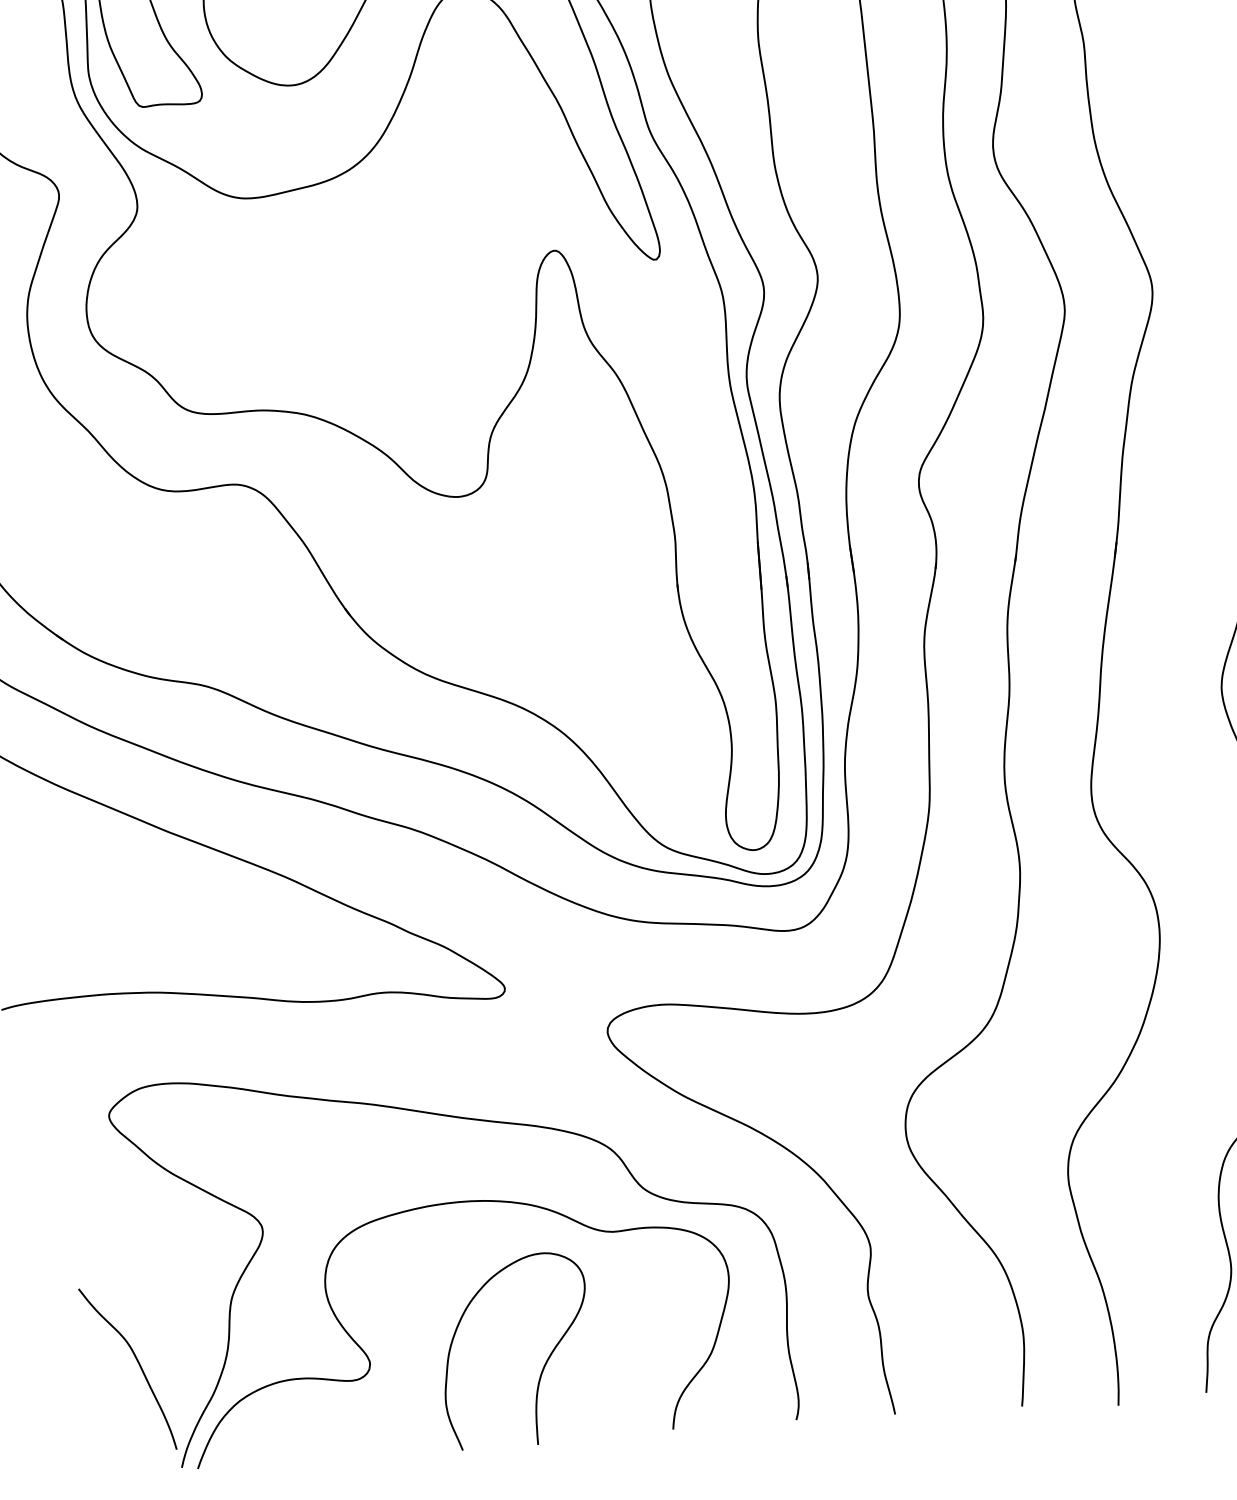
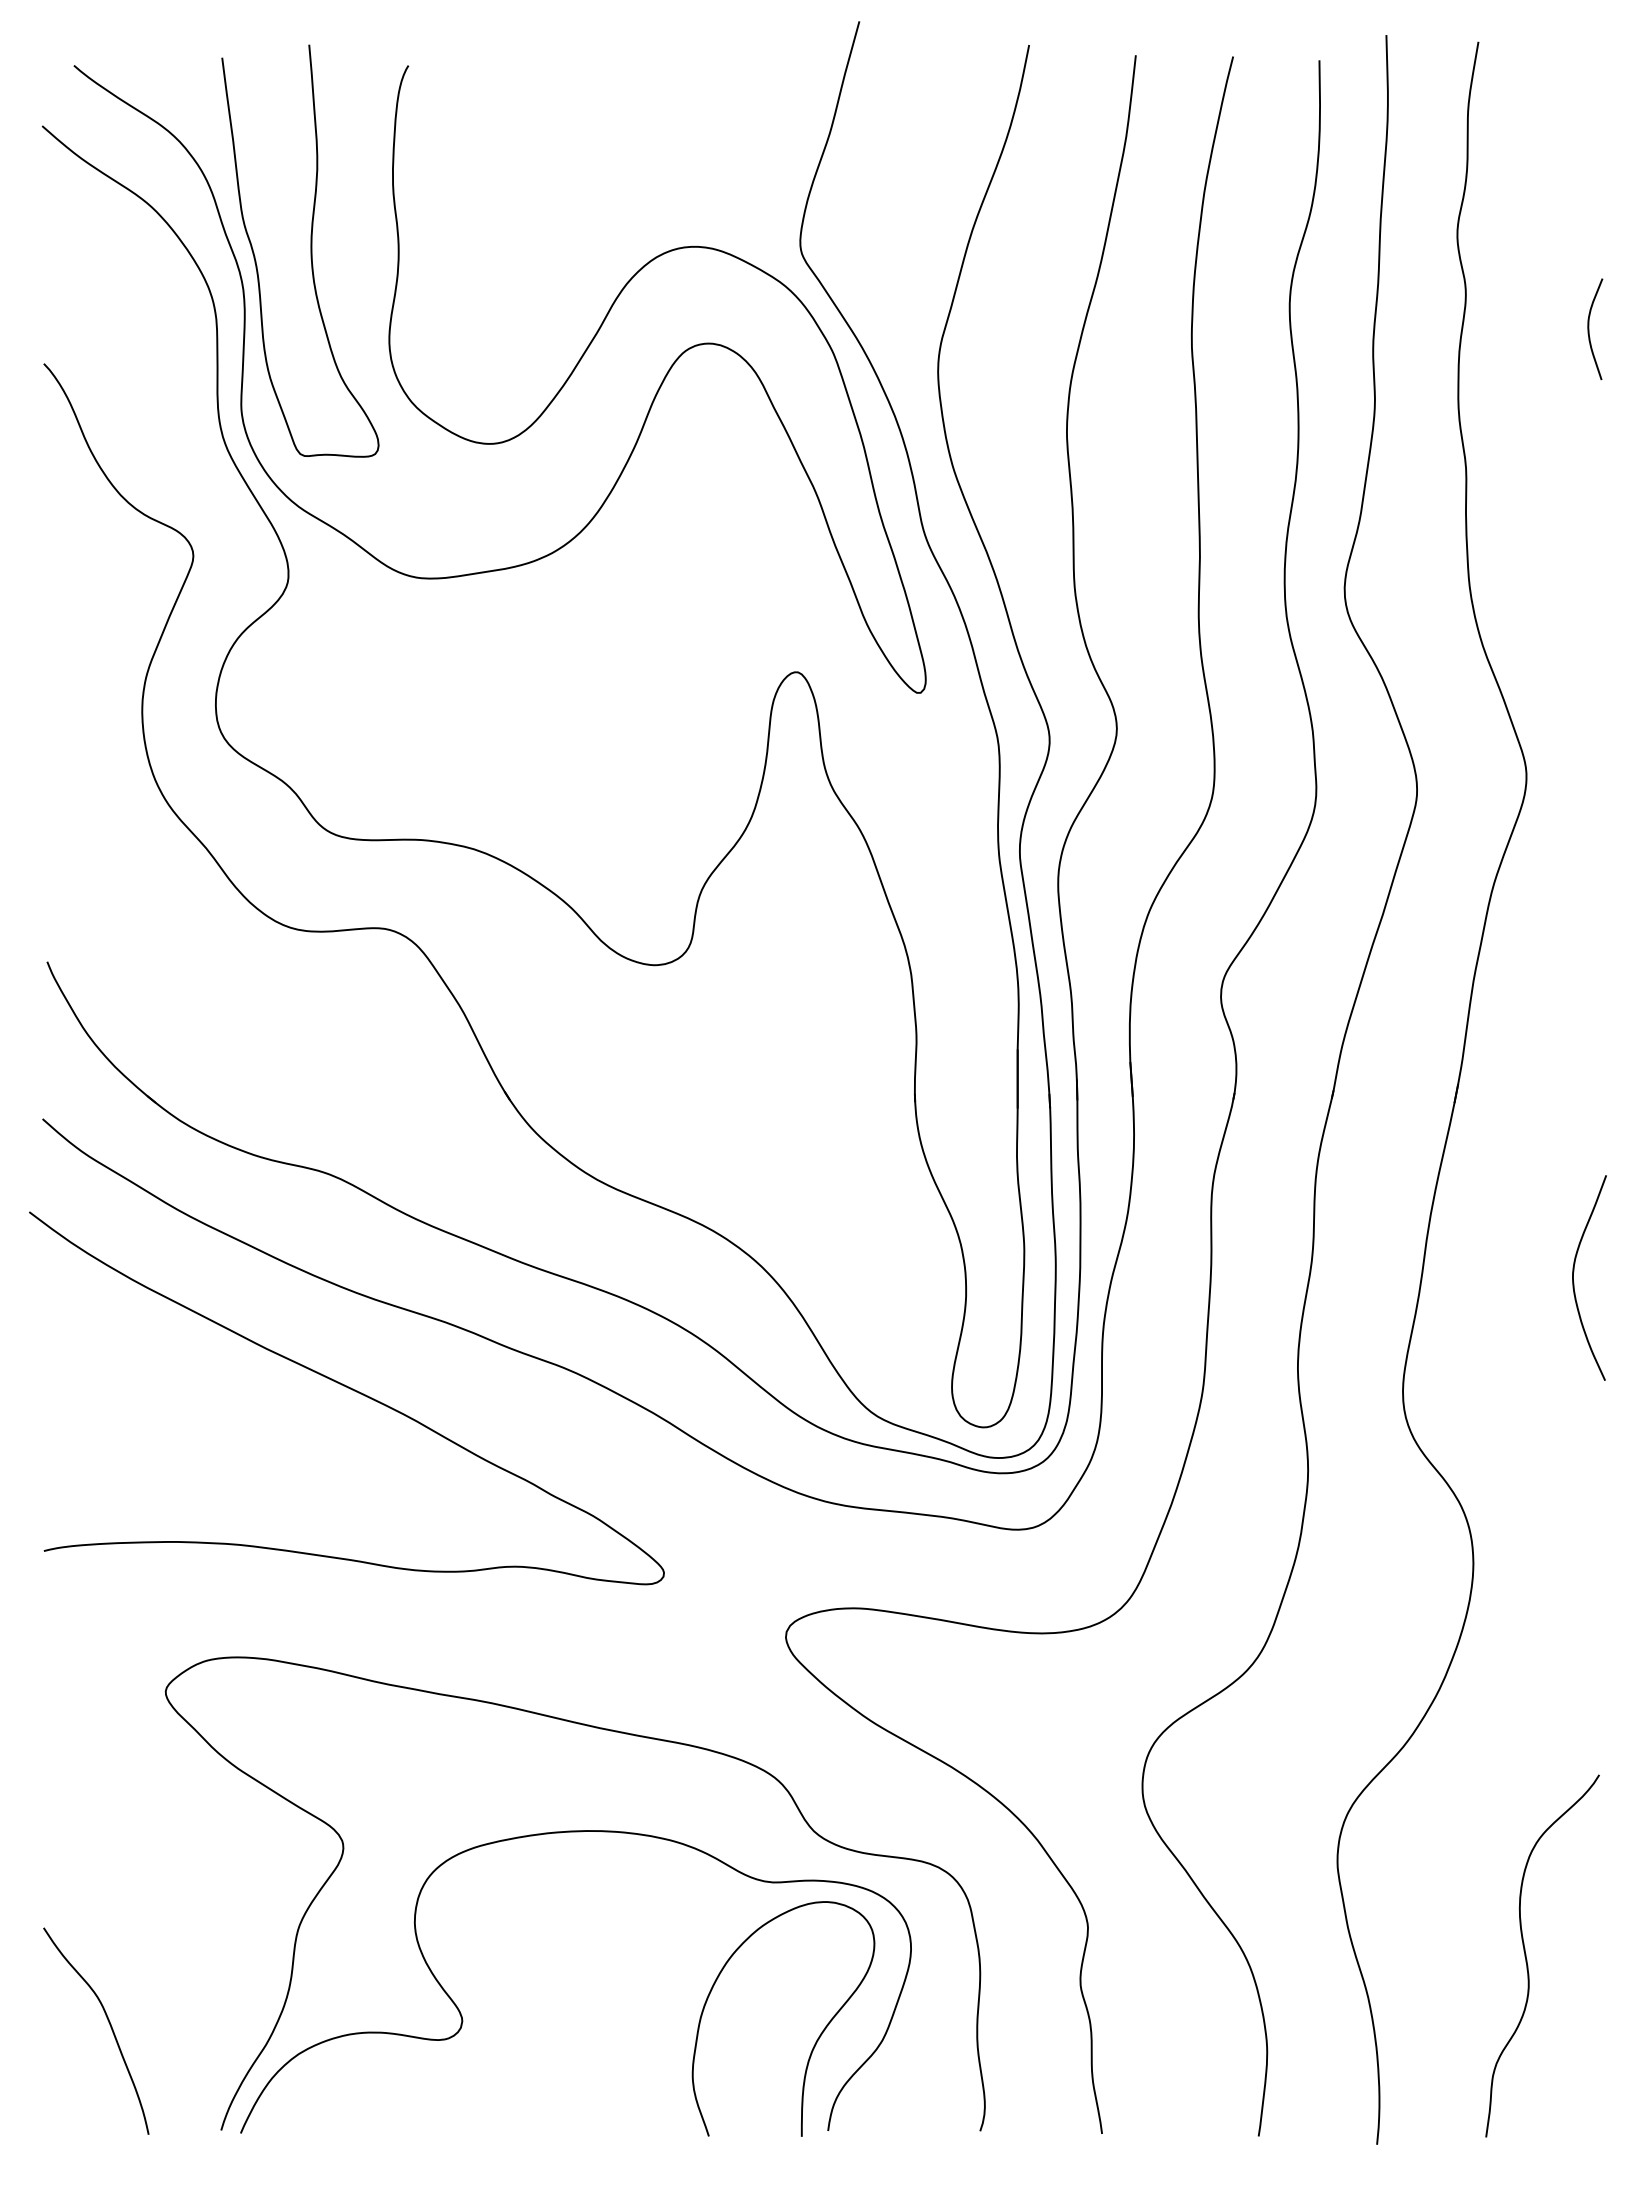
curve: (545, 1362) -> (818, 2036), moved
curve: (138, 1363) -> (109, 2025), moved

